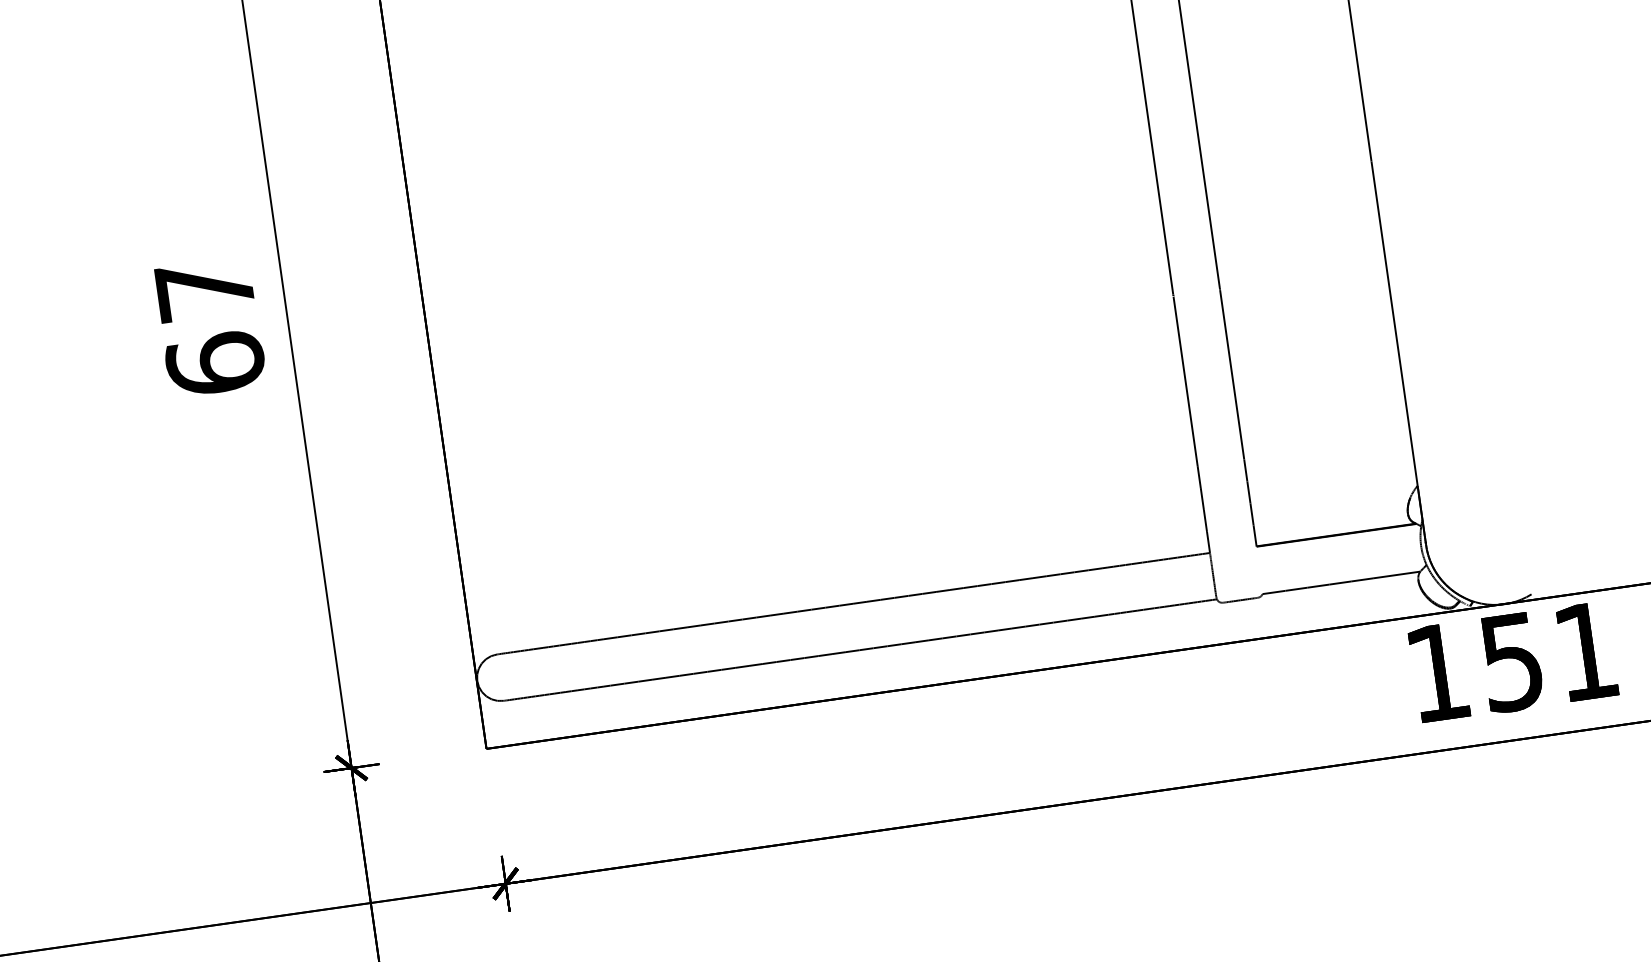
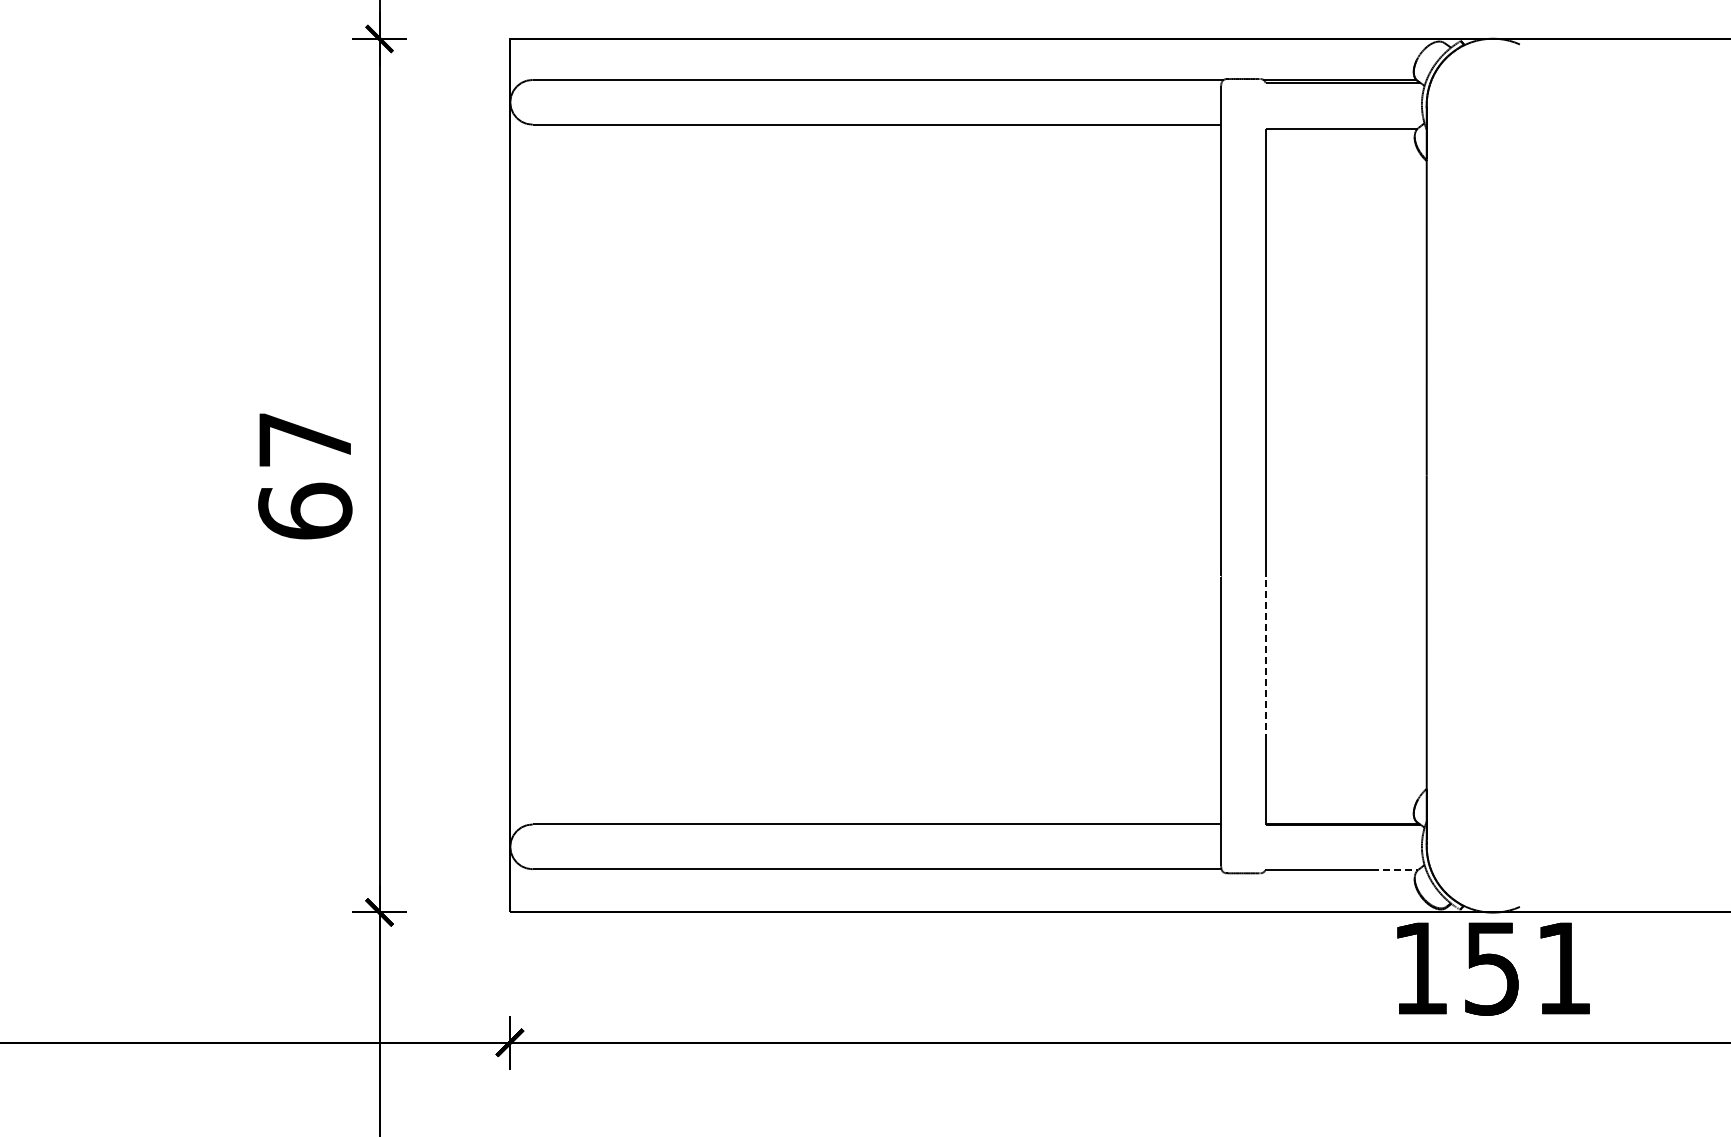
line: (1232, 374) -> (1266, 658), solid -> dashed
line: (1396, 575) -> (1394, 870), solid -> dashed

